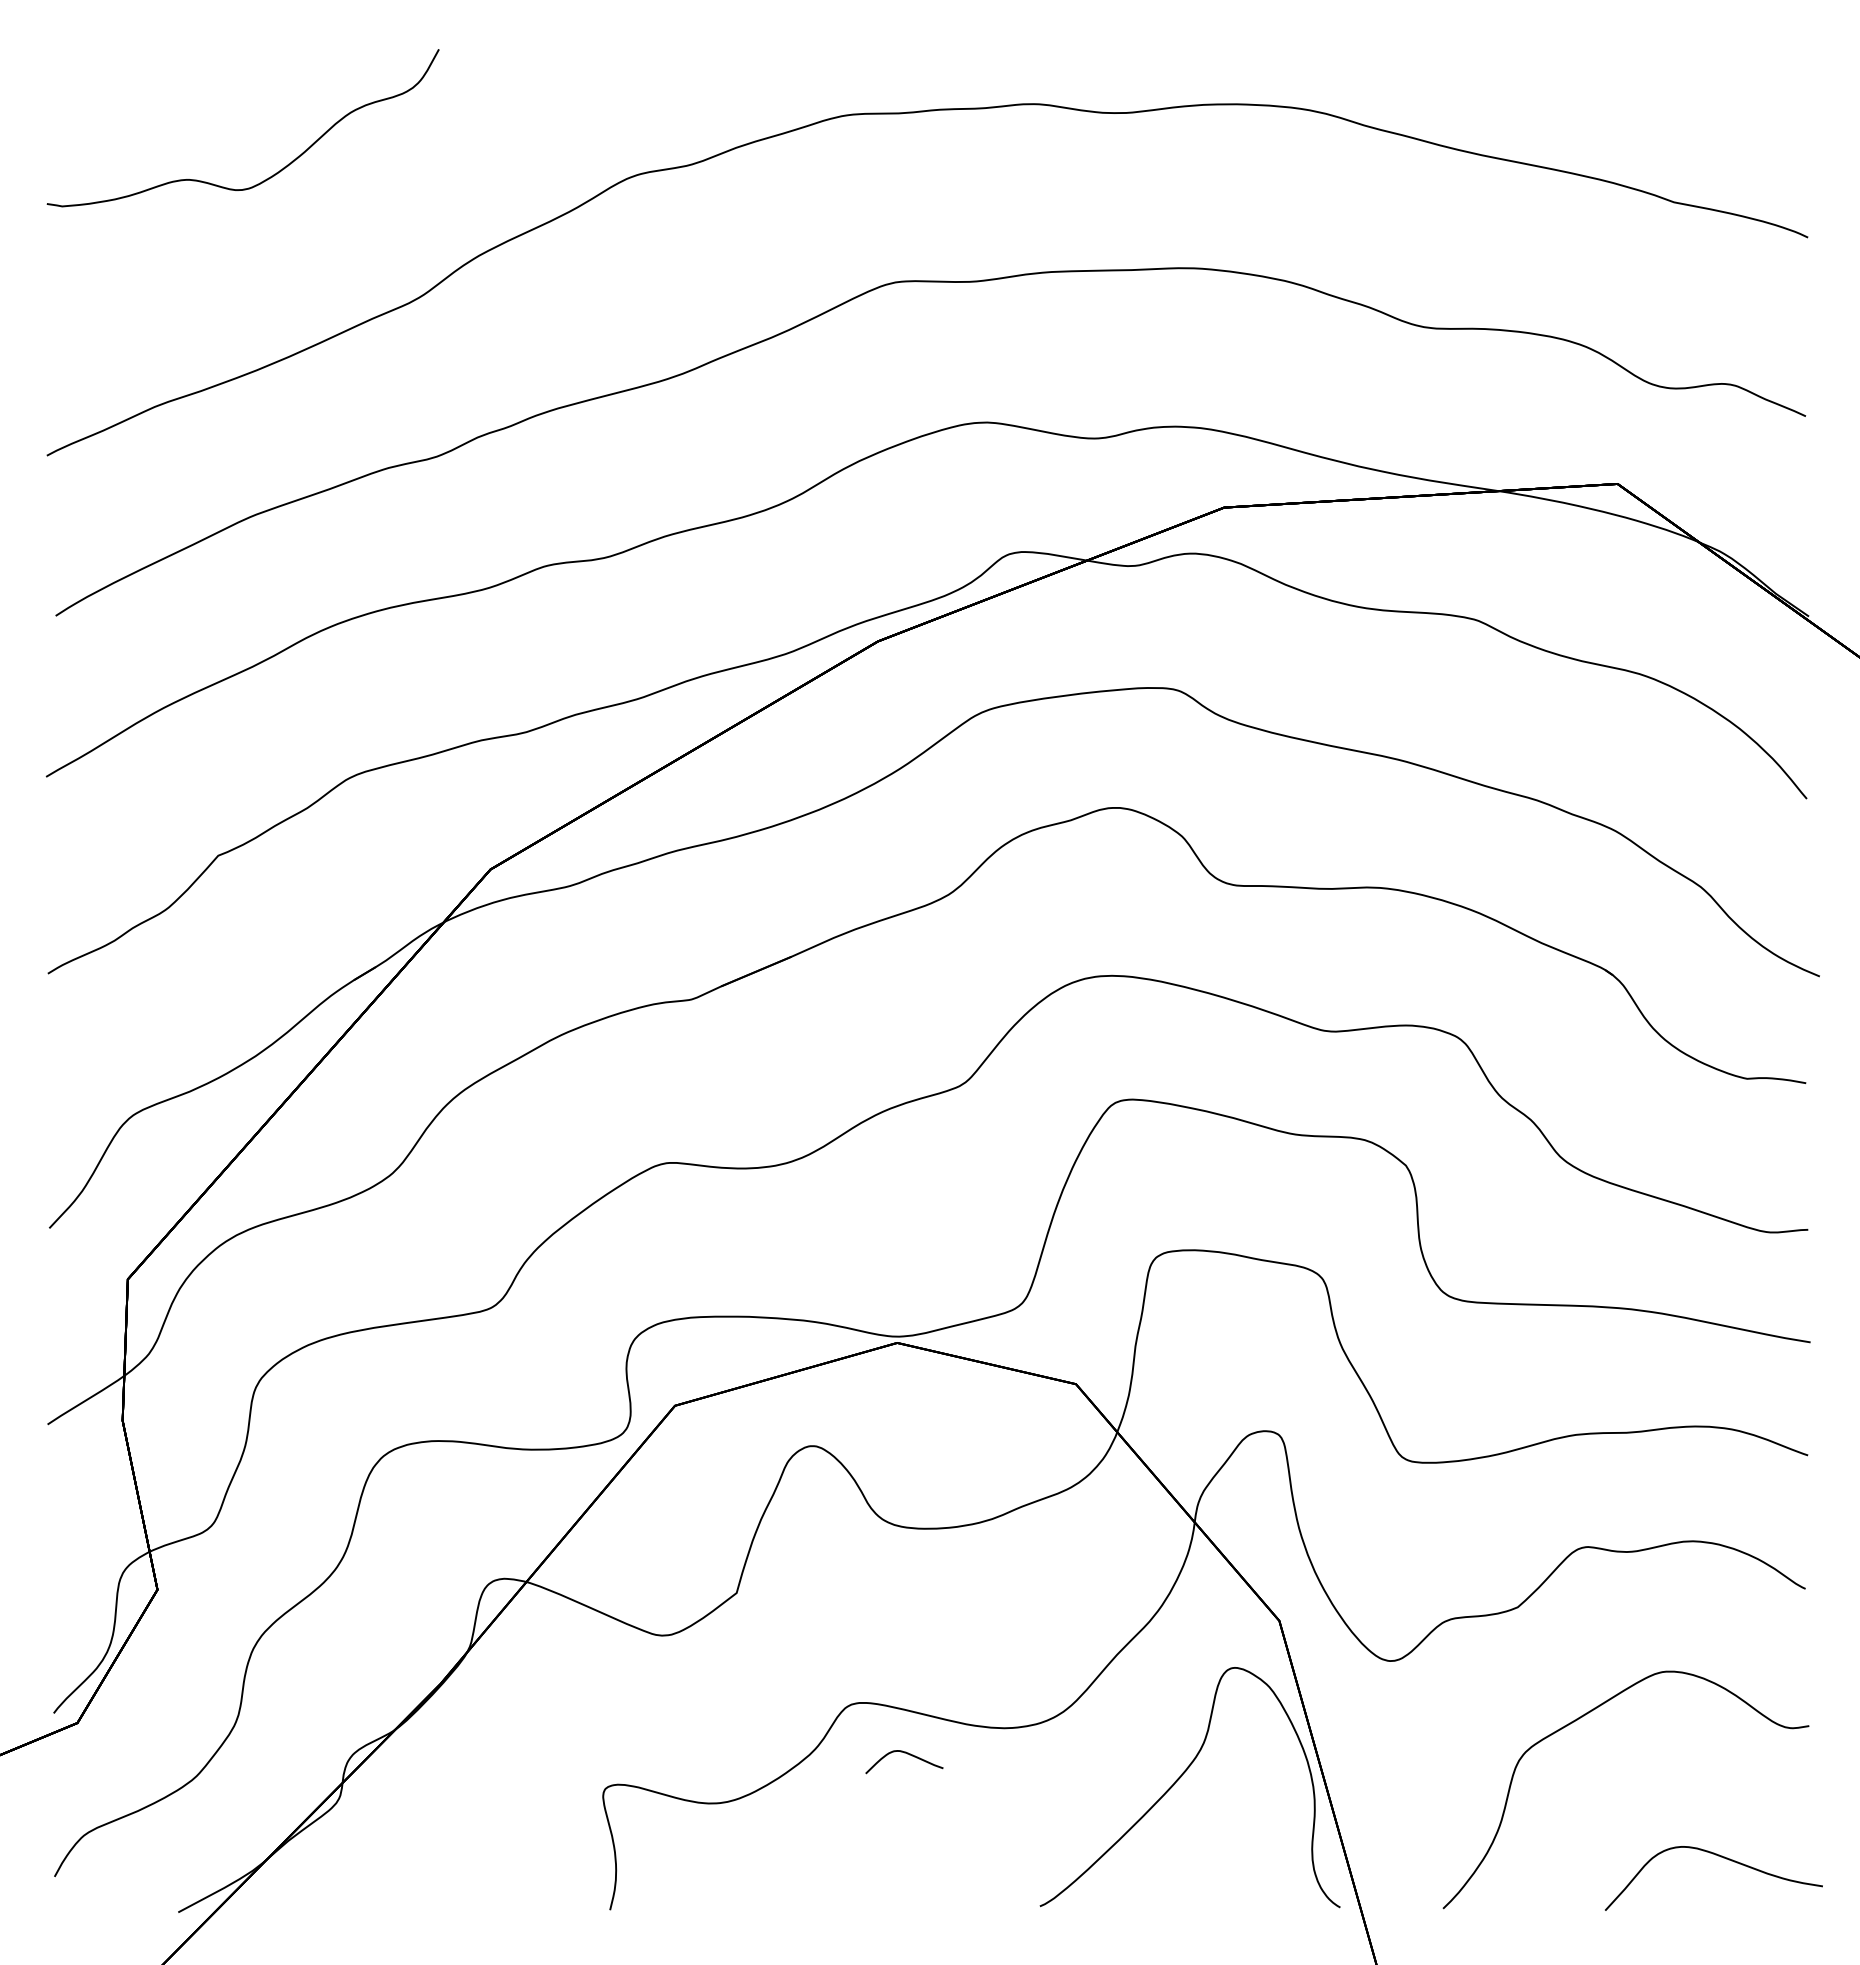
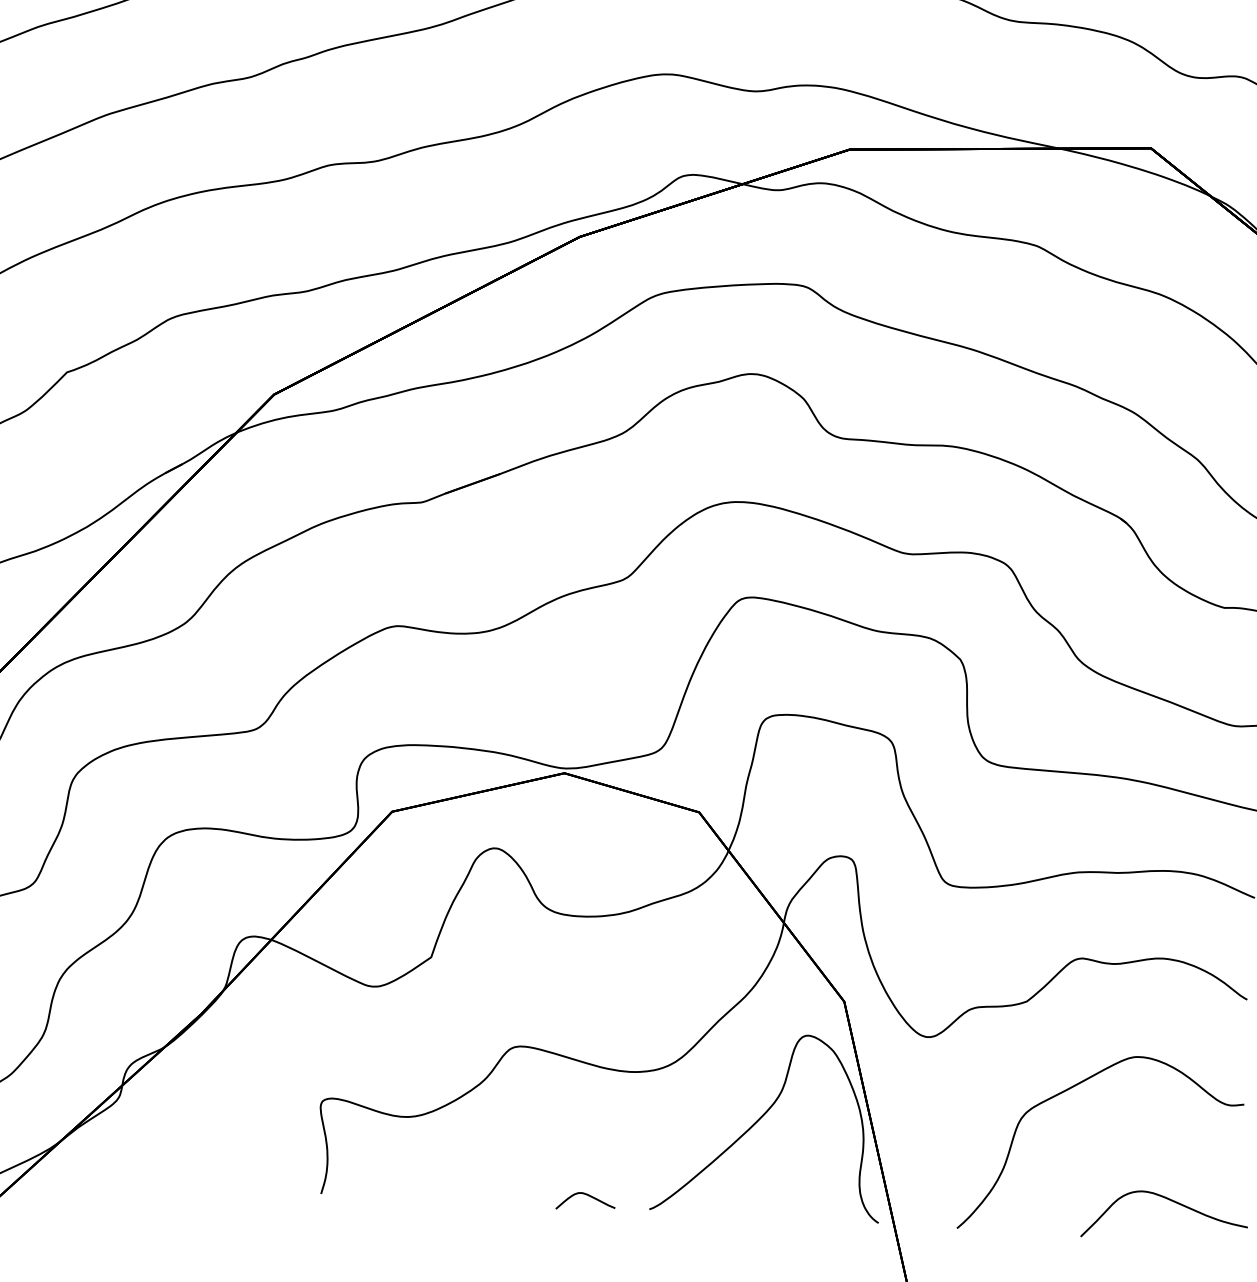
curve: (907, 1754) -> (588, 1196), moved

